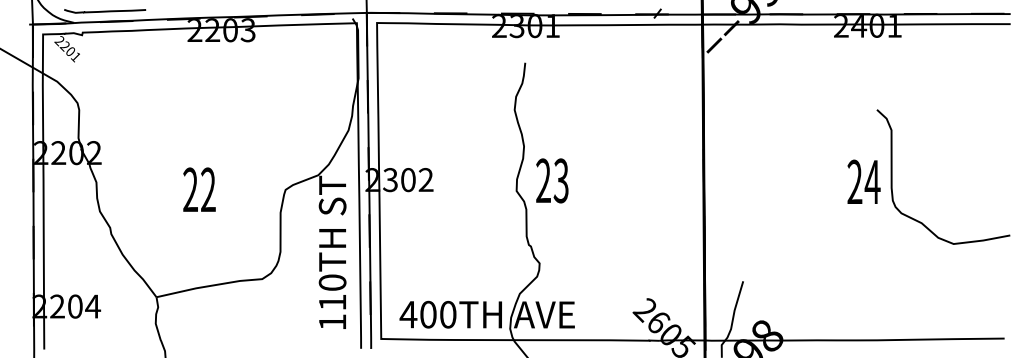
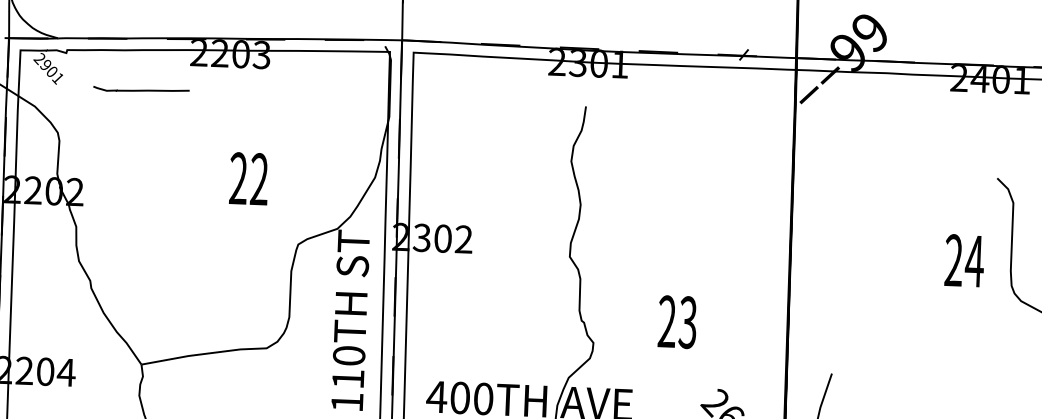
curve: (105, 11) -> (141, 90), moved
text: (63, 46) -> (43, 65), 2201 -> 2901
text: (552, 180) -> (677, 321), moved
text: (863, 181) -> (963, 260), moved
text: (199, 189) -> (249, 178), moved

